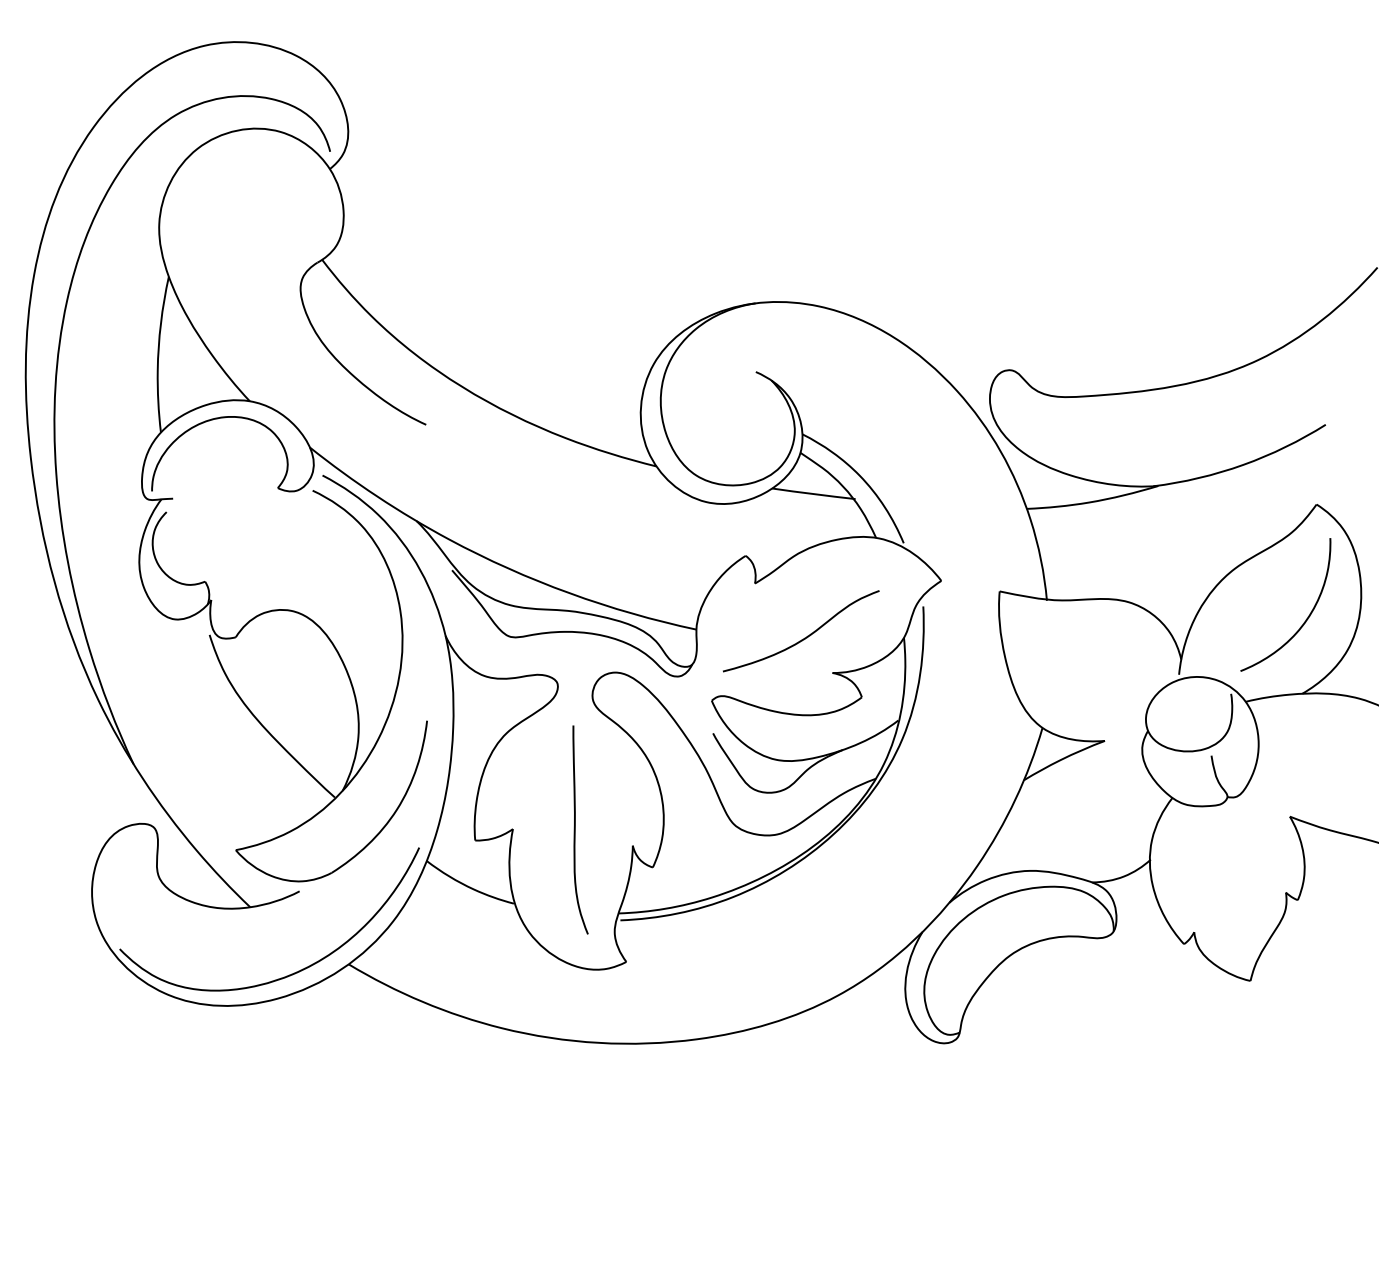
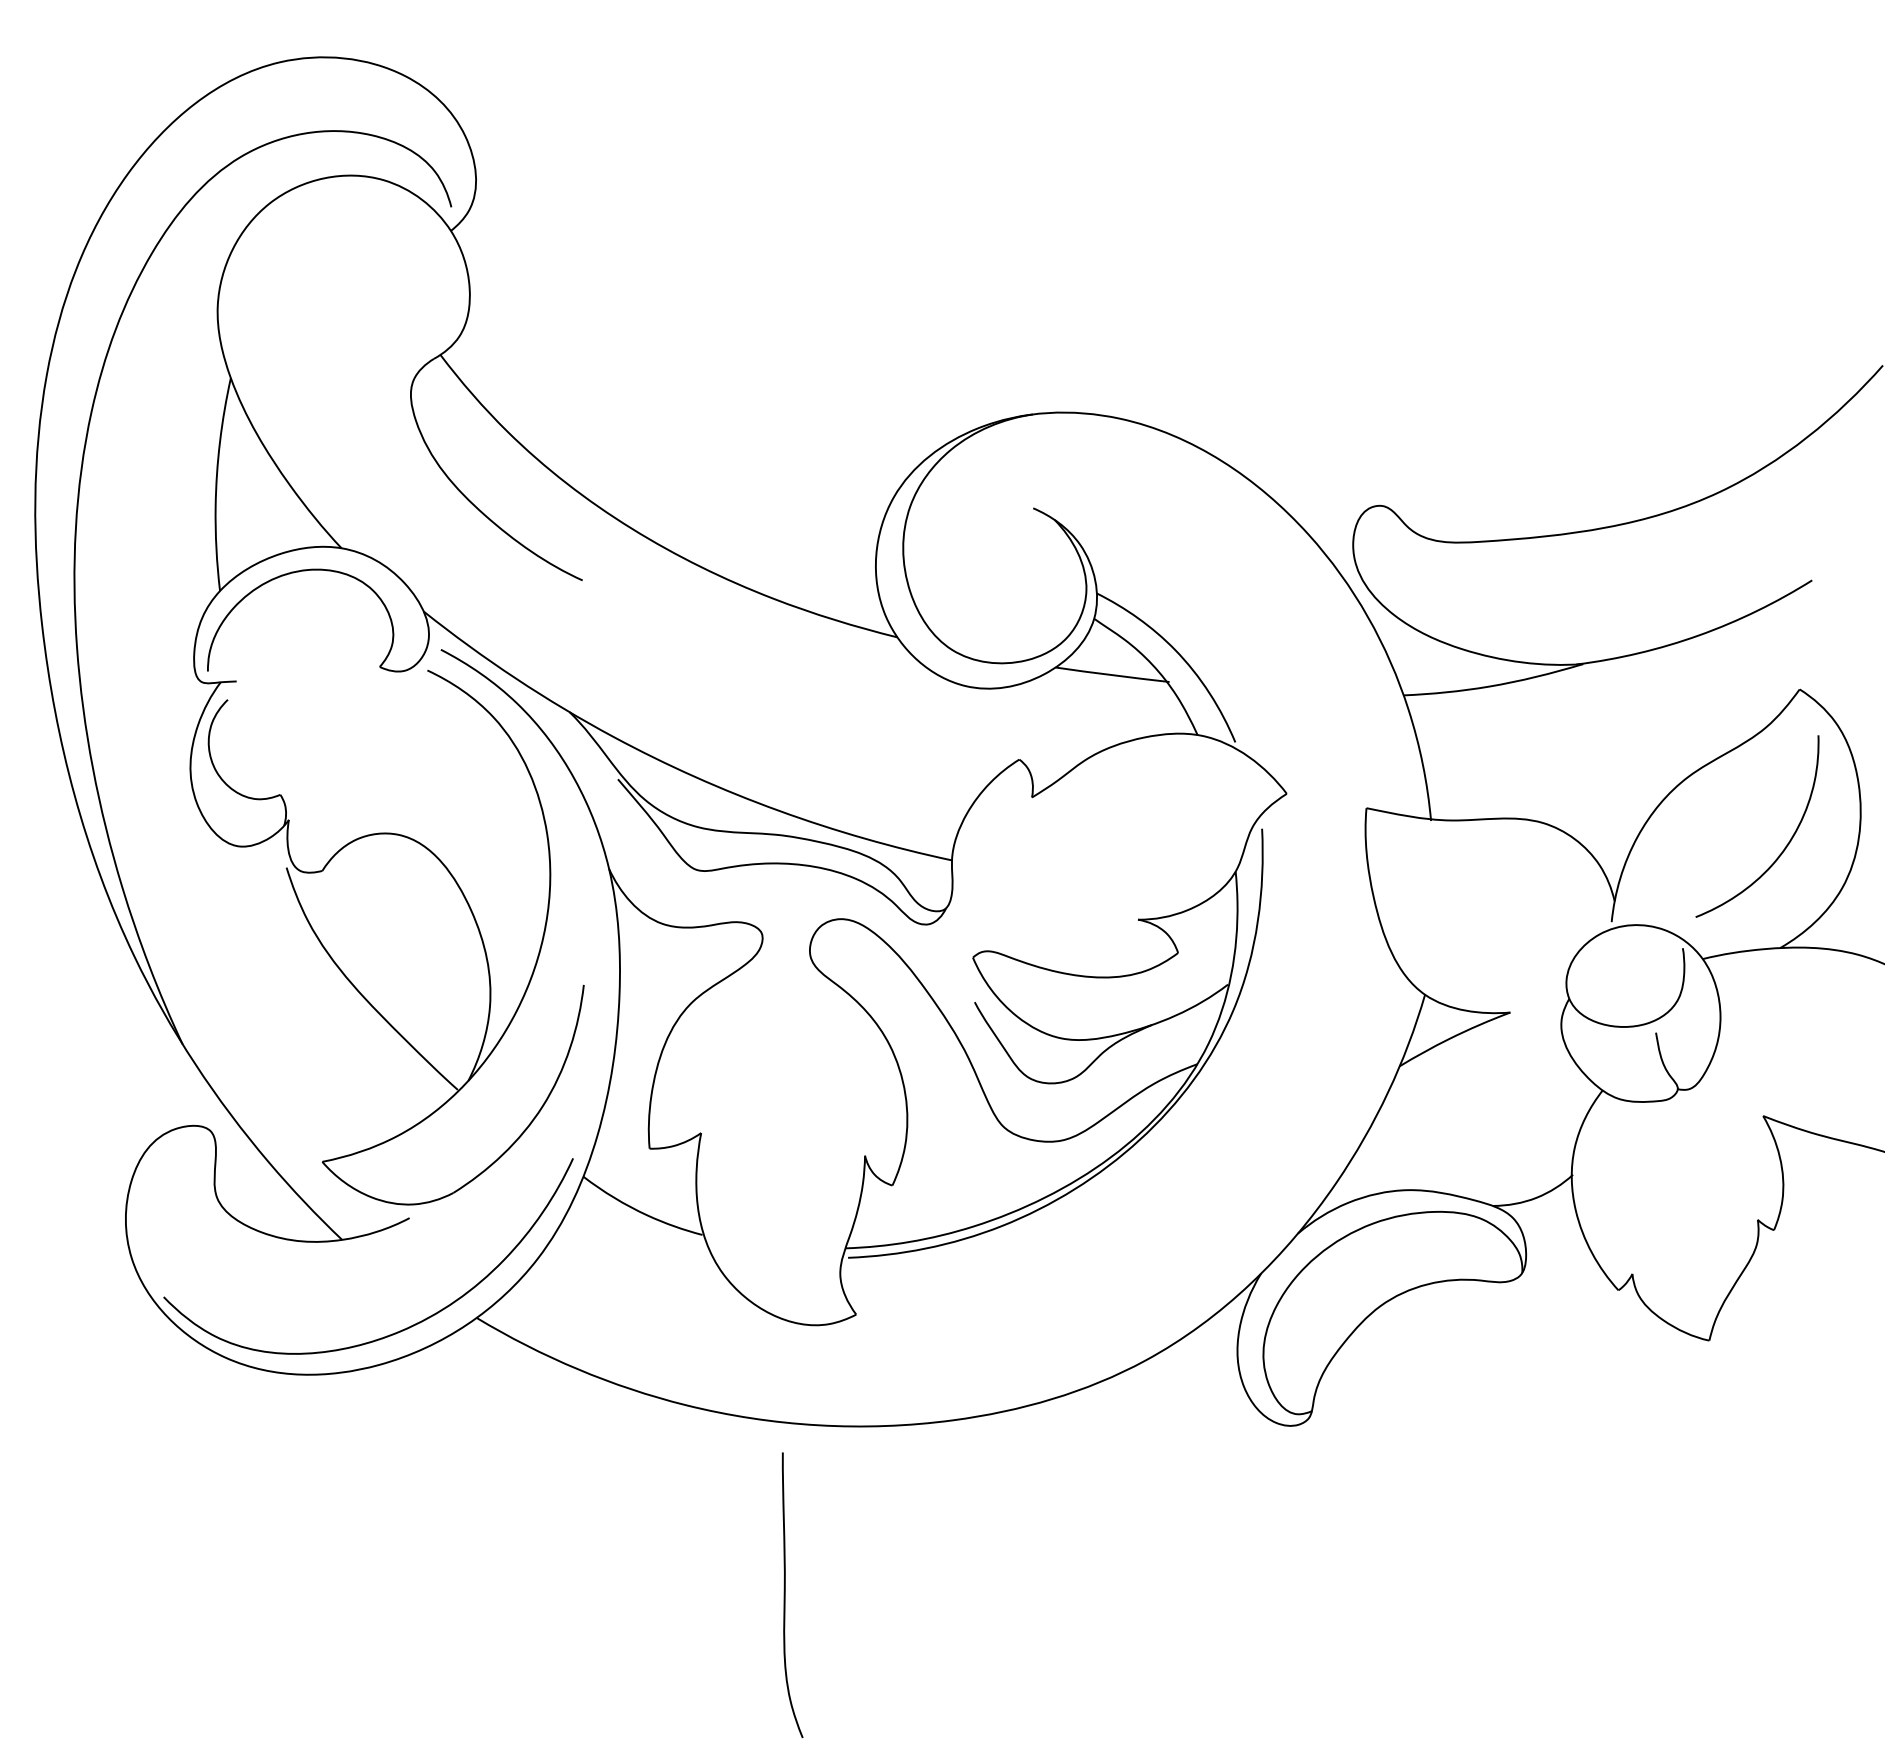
curve: (805, 637) -> (1101, 870), removed
curve: (575, 830) -> (785, 1595), moved

